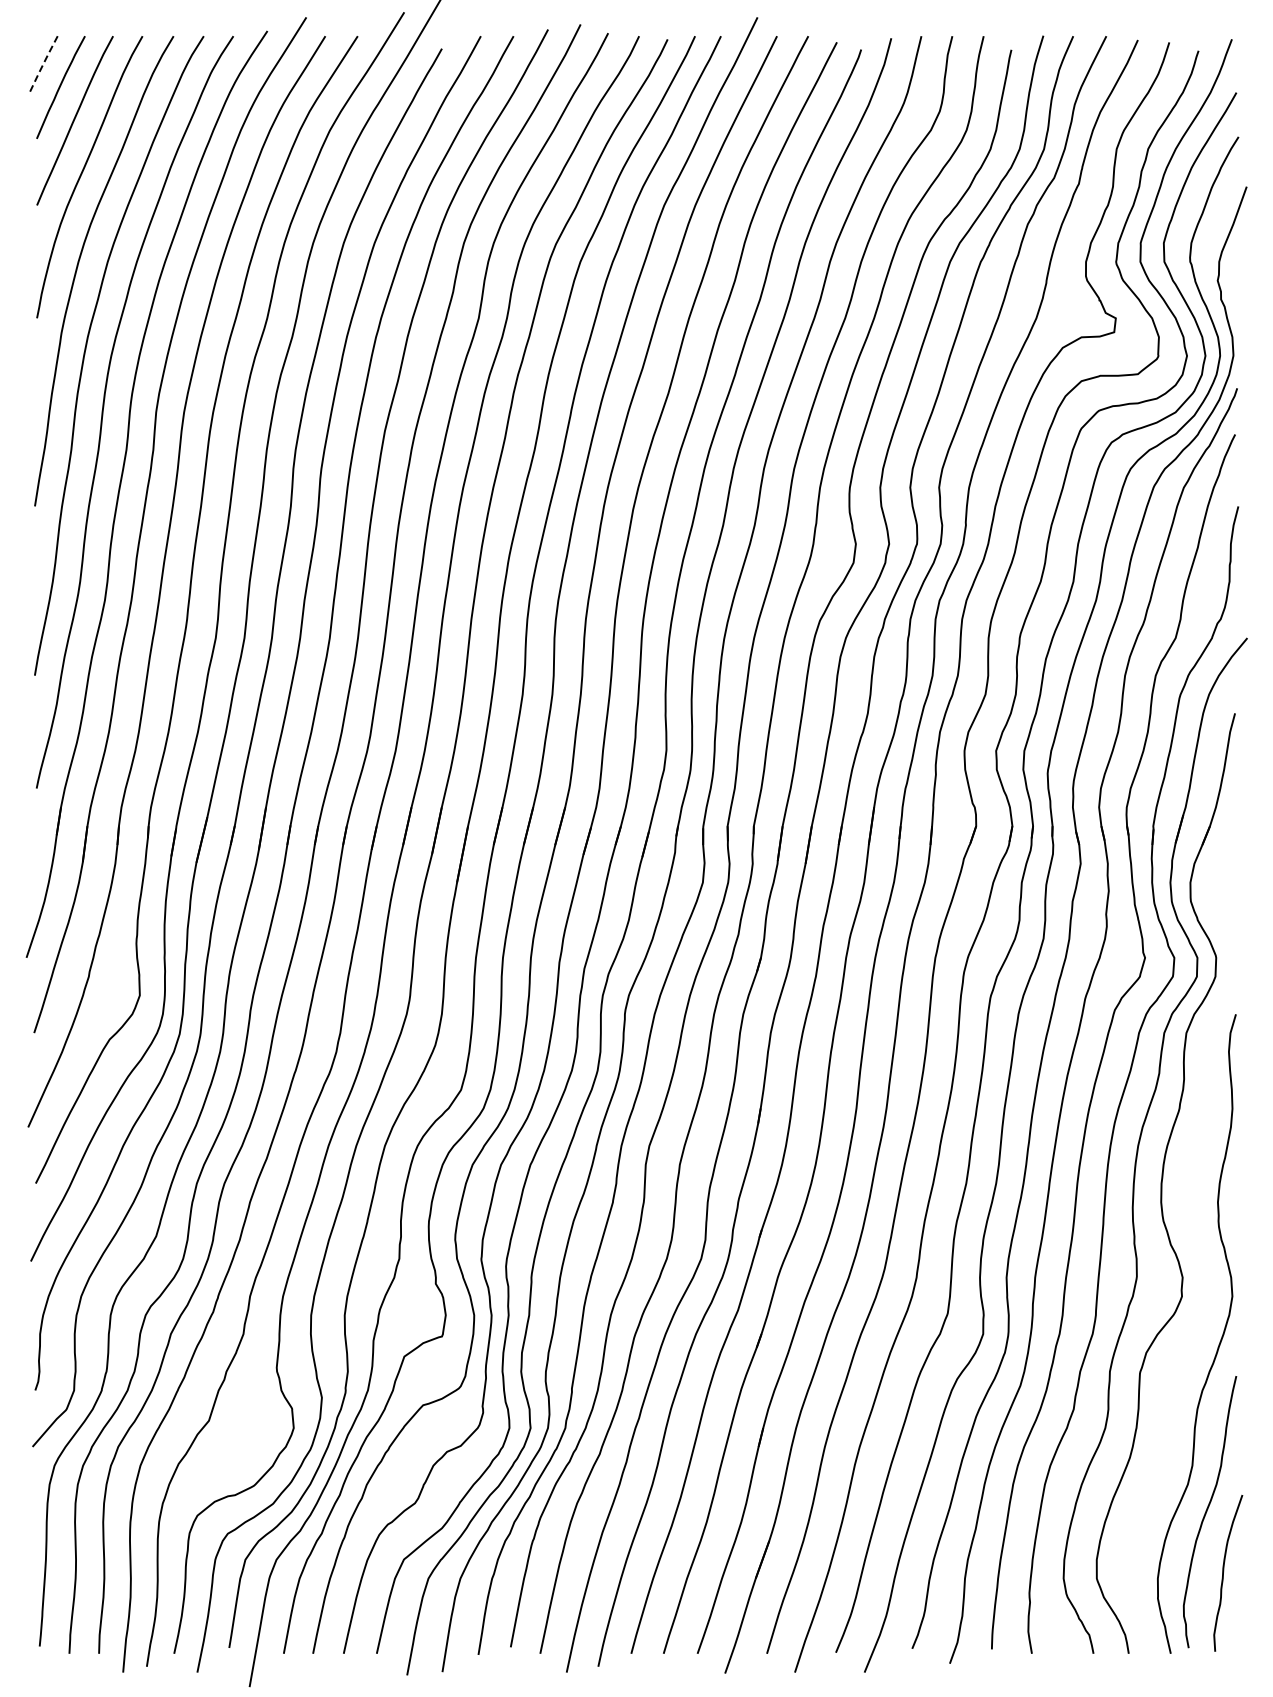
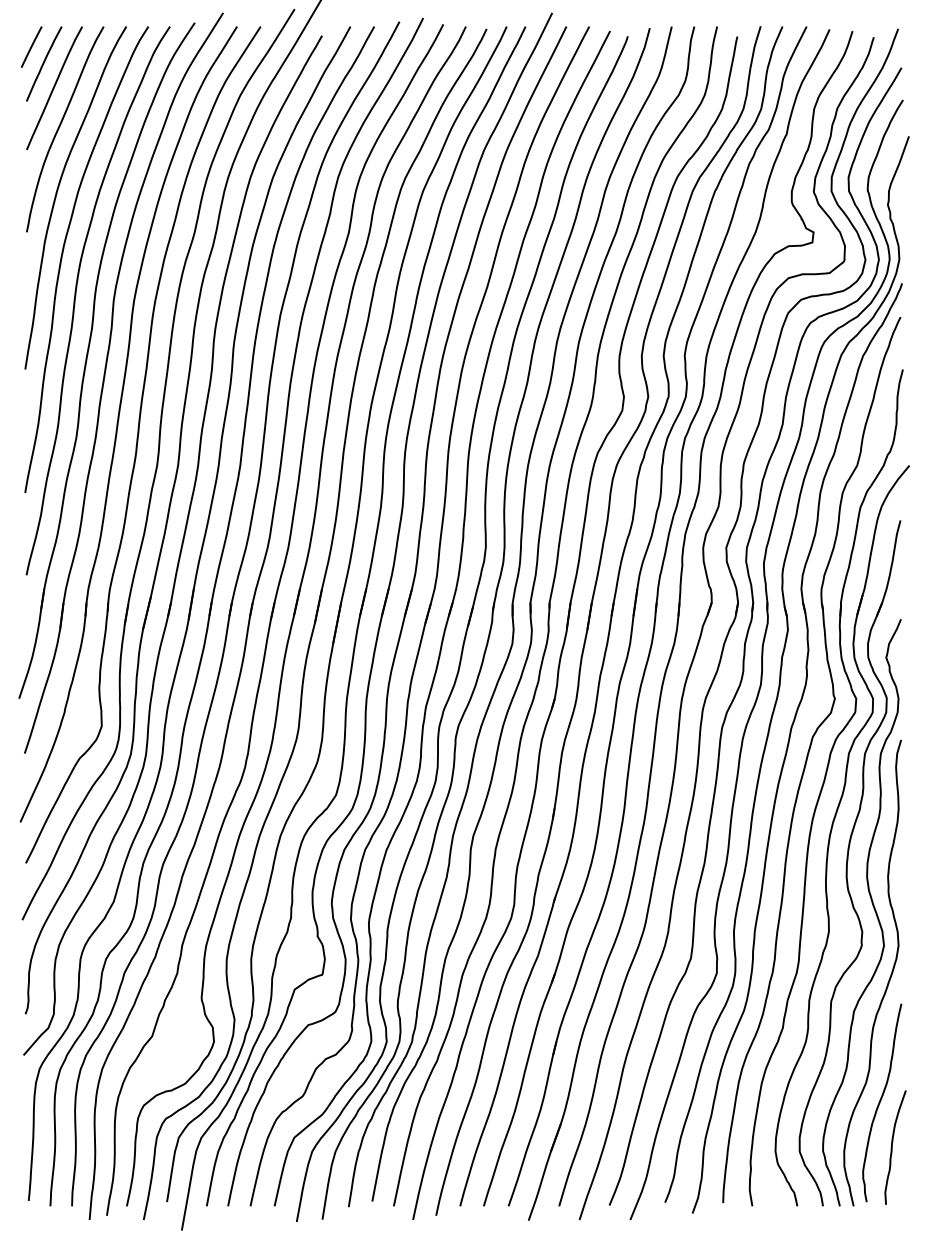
line: (43, 63) -> (31, 46), dashed -> solid
curve: (1198, 1246) -> (873, 909), added

